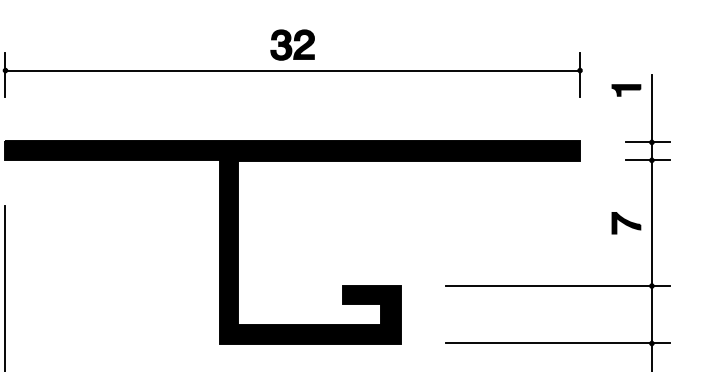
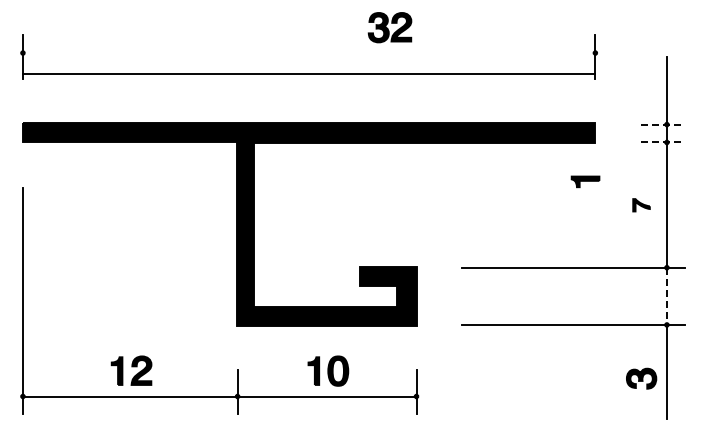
part: (292, 44) -> (389, 27), moved
line: (292, 71) -> (308, 74), moved
part: (626, 90) -> (585, 181), moved
line: (648, 142) -> (663, 124), solid -> dashed
line: (648, 160) -> (663, 142), solid -> dashed
part: (626, 223) -> (641, 205), size x0.6
line: (651, 314) -> (666, 296), solid -> dashed

